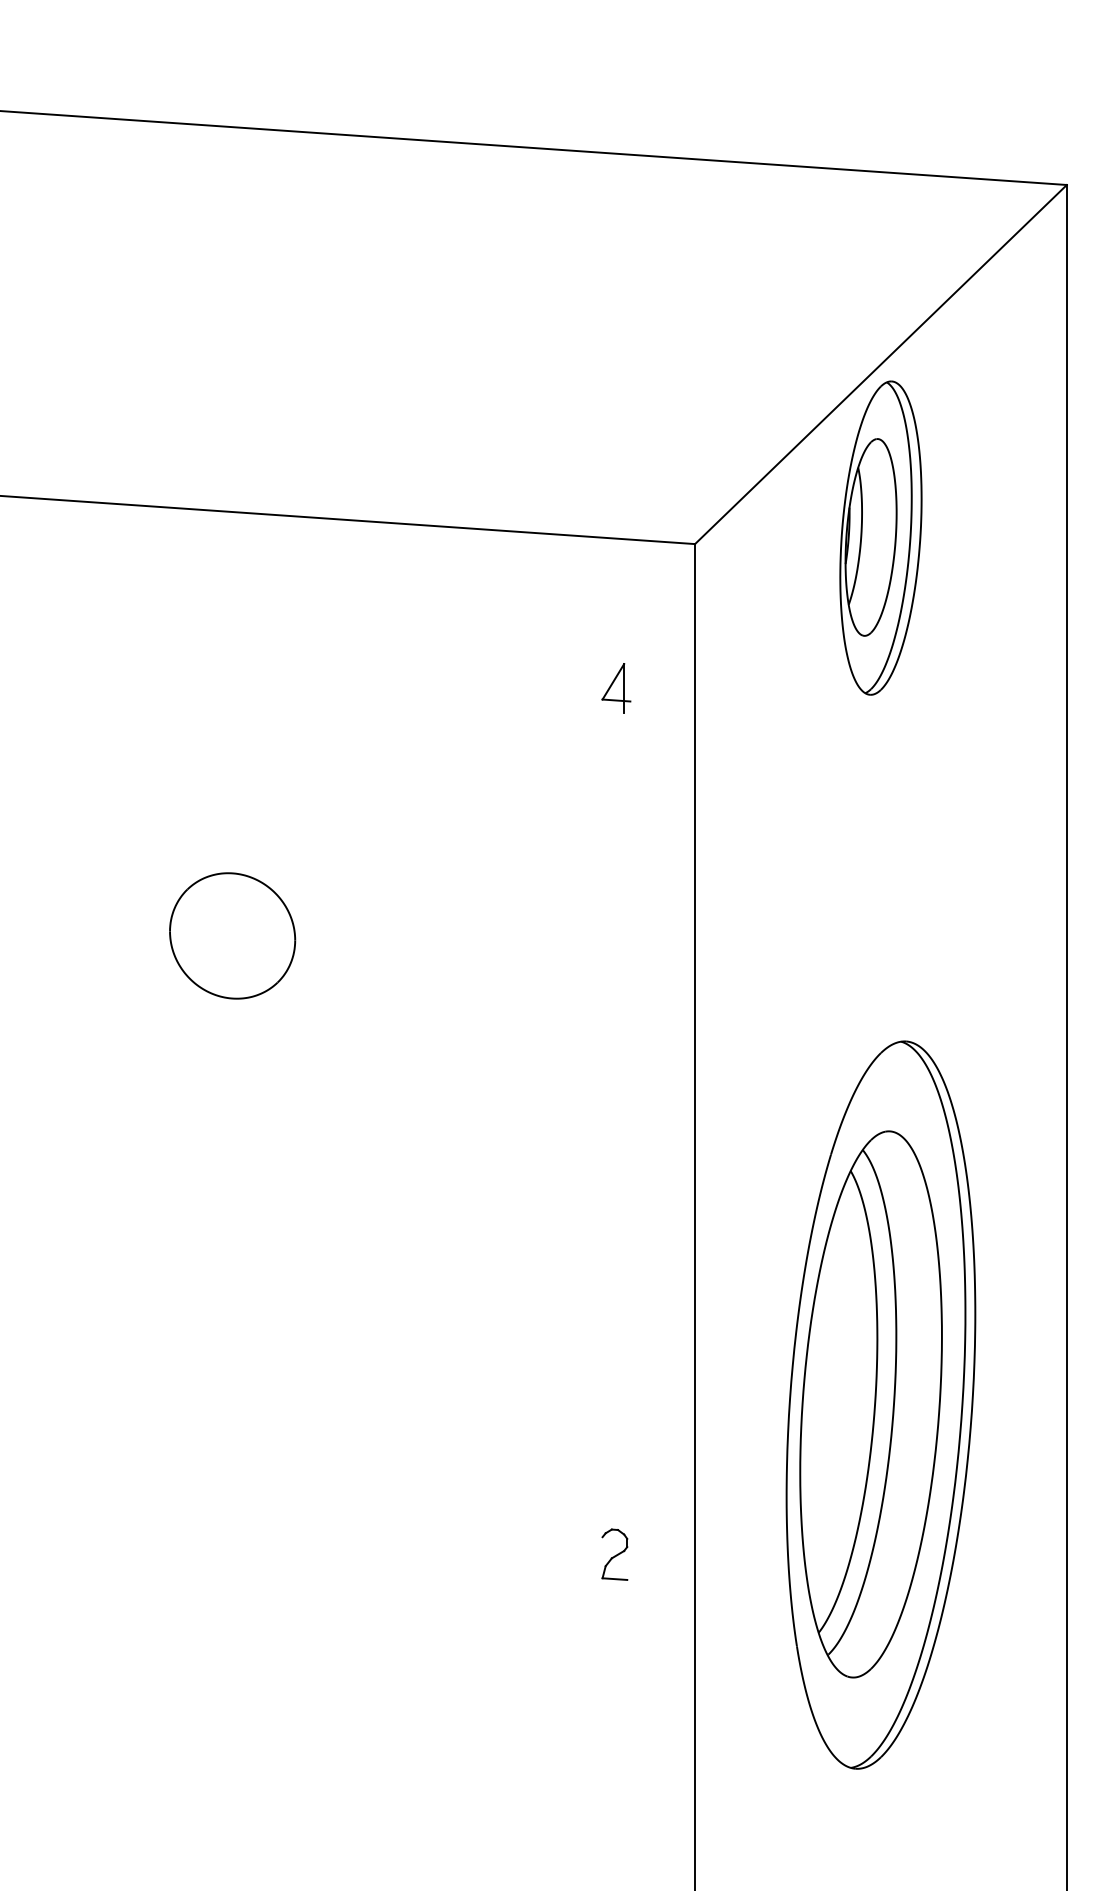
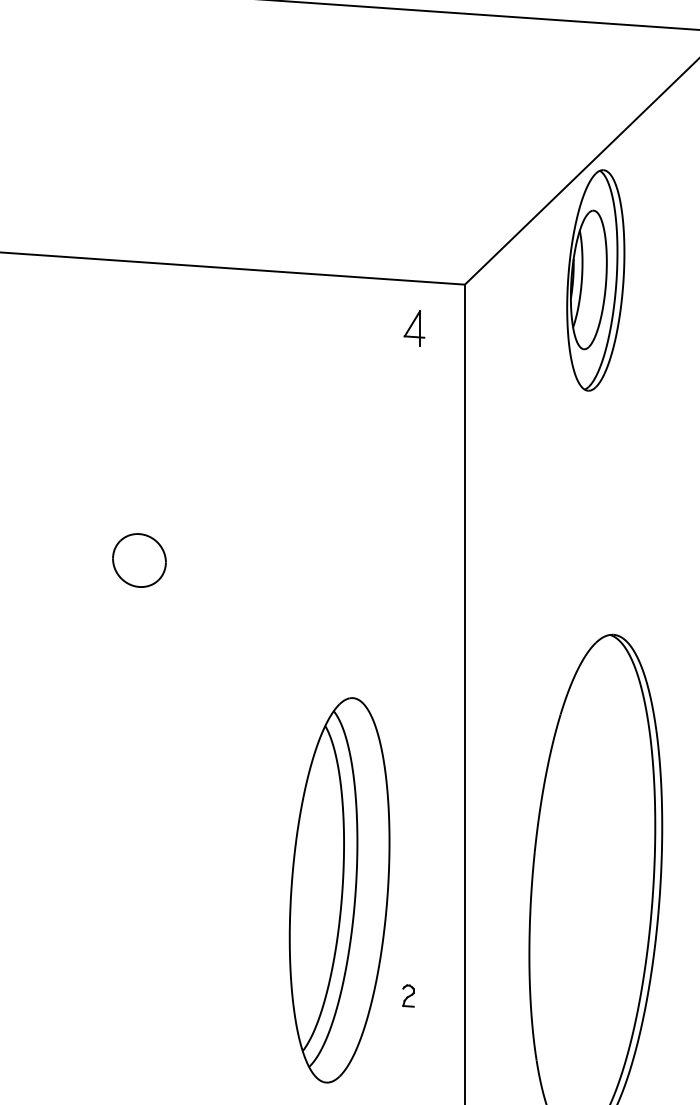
part: (616, 688) -> (414, 328), moved
part: (232, 935) -> (139, 560), size x0.6
part: (870, 1404) -> (339, 890), moved
part: (614, 1554) -> (408, 995), size x0.6

